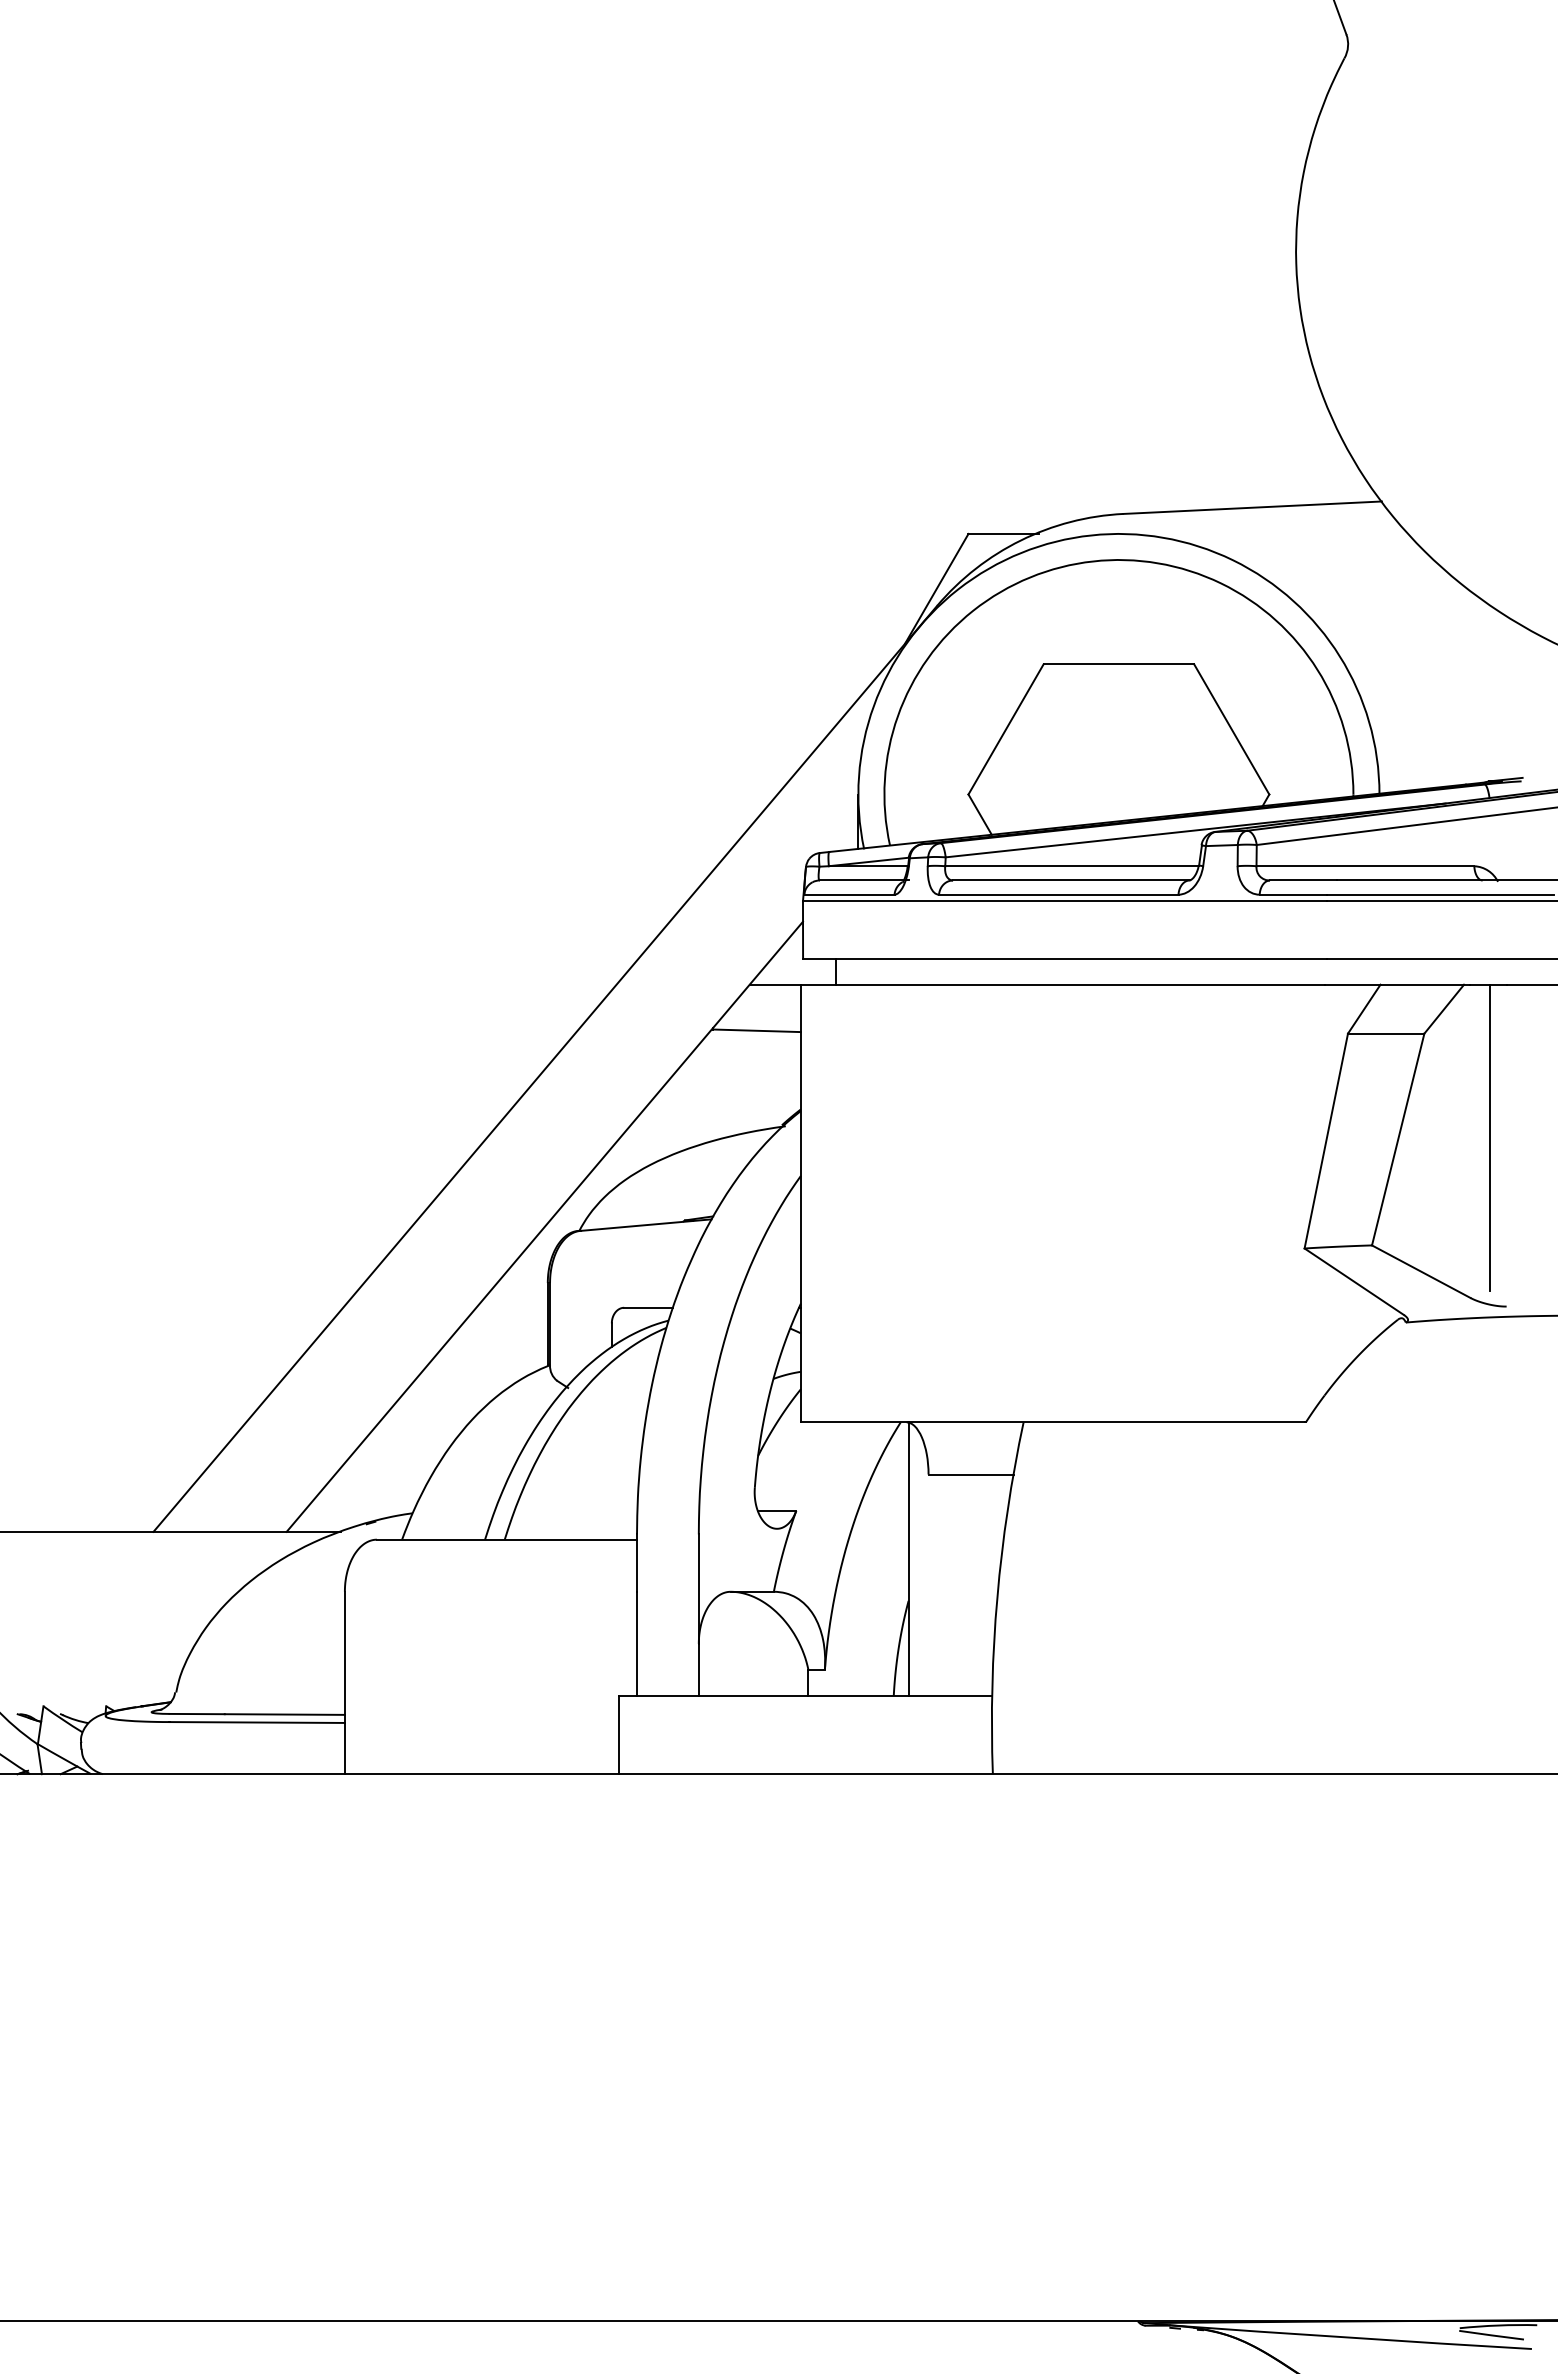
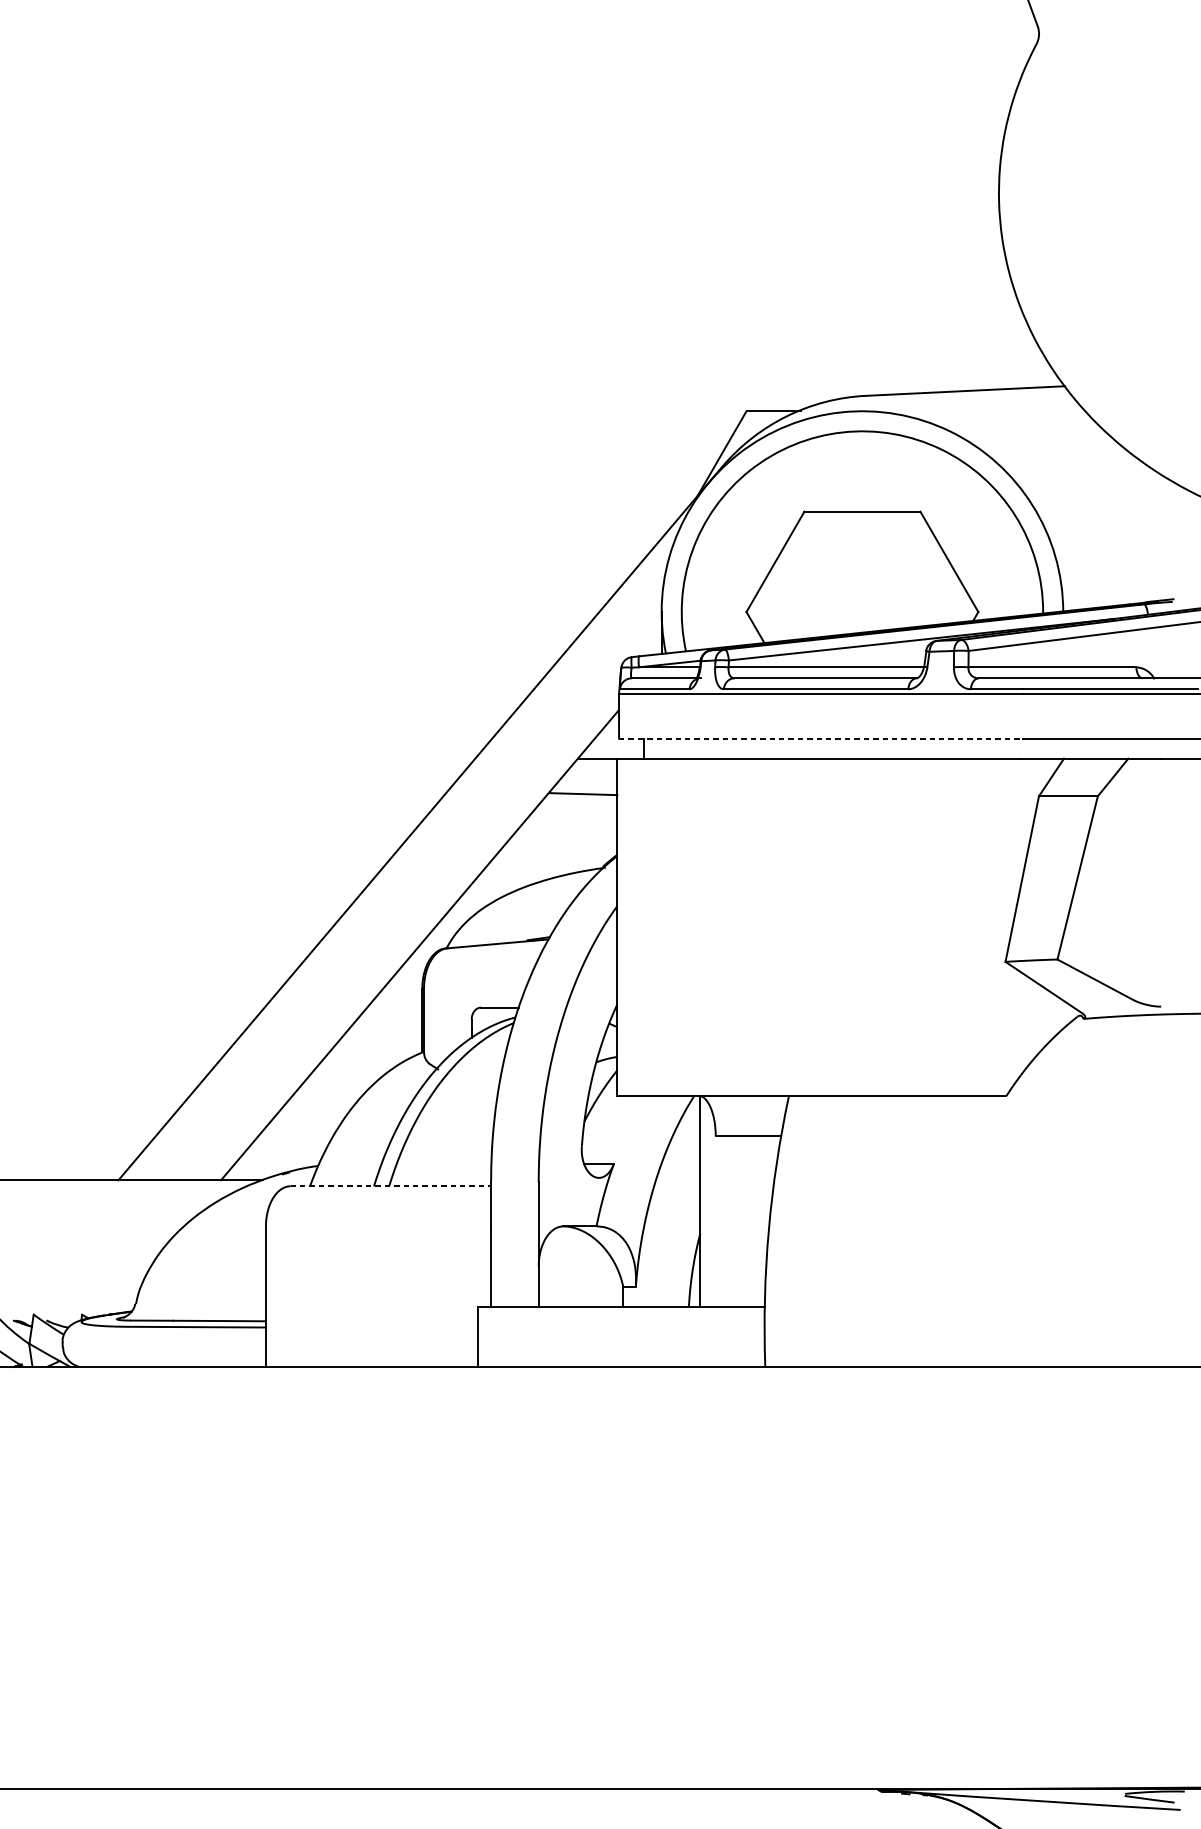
line: (1064, 958) -> (820, 738), solid -> dashed
line: (1490, 1137) -> (1148, 876), removed
line: (507, 1539) -> (391, 1186), solid -> dashed

